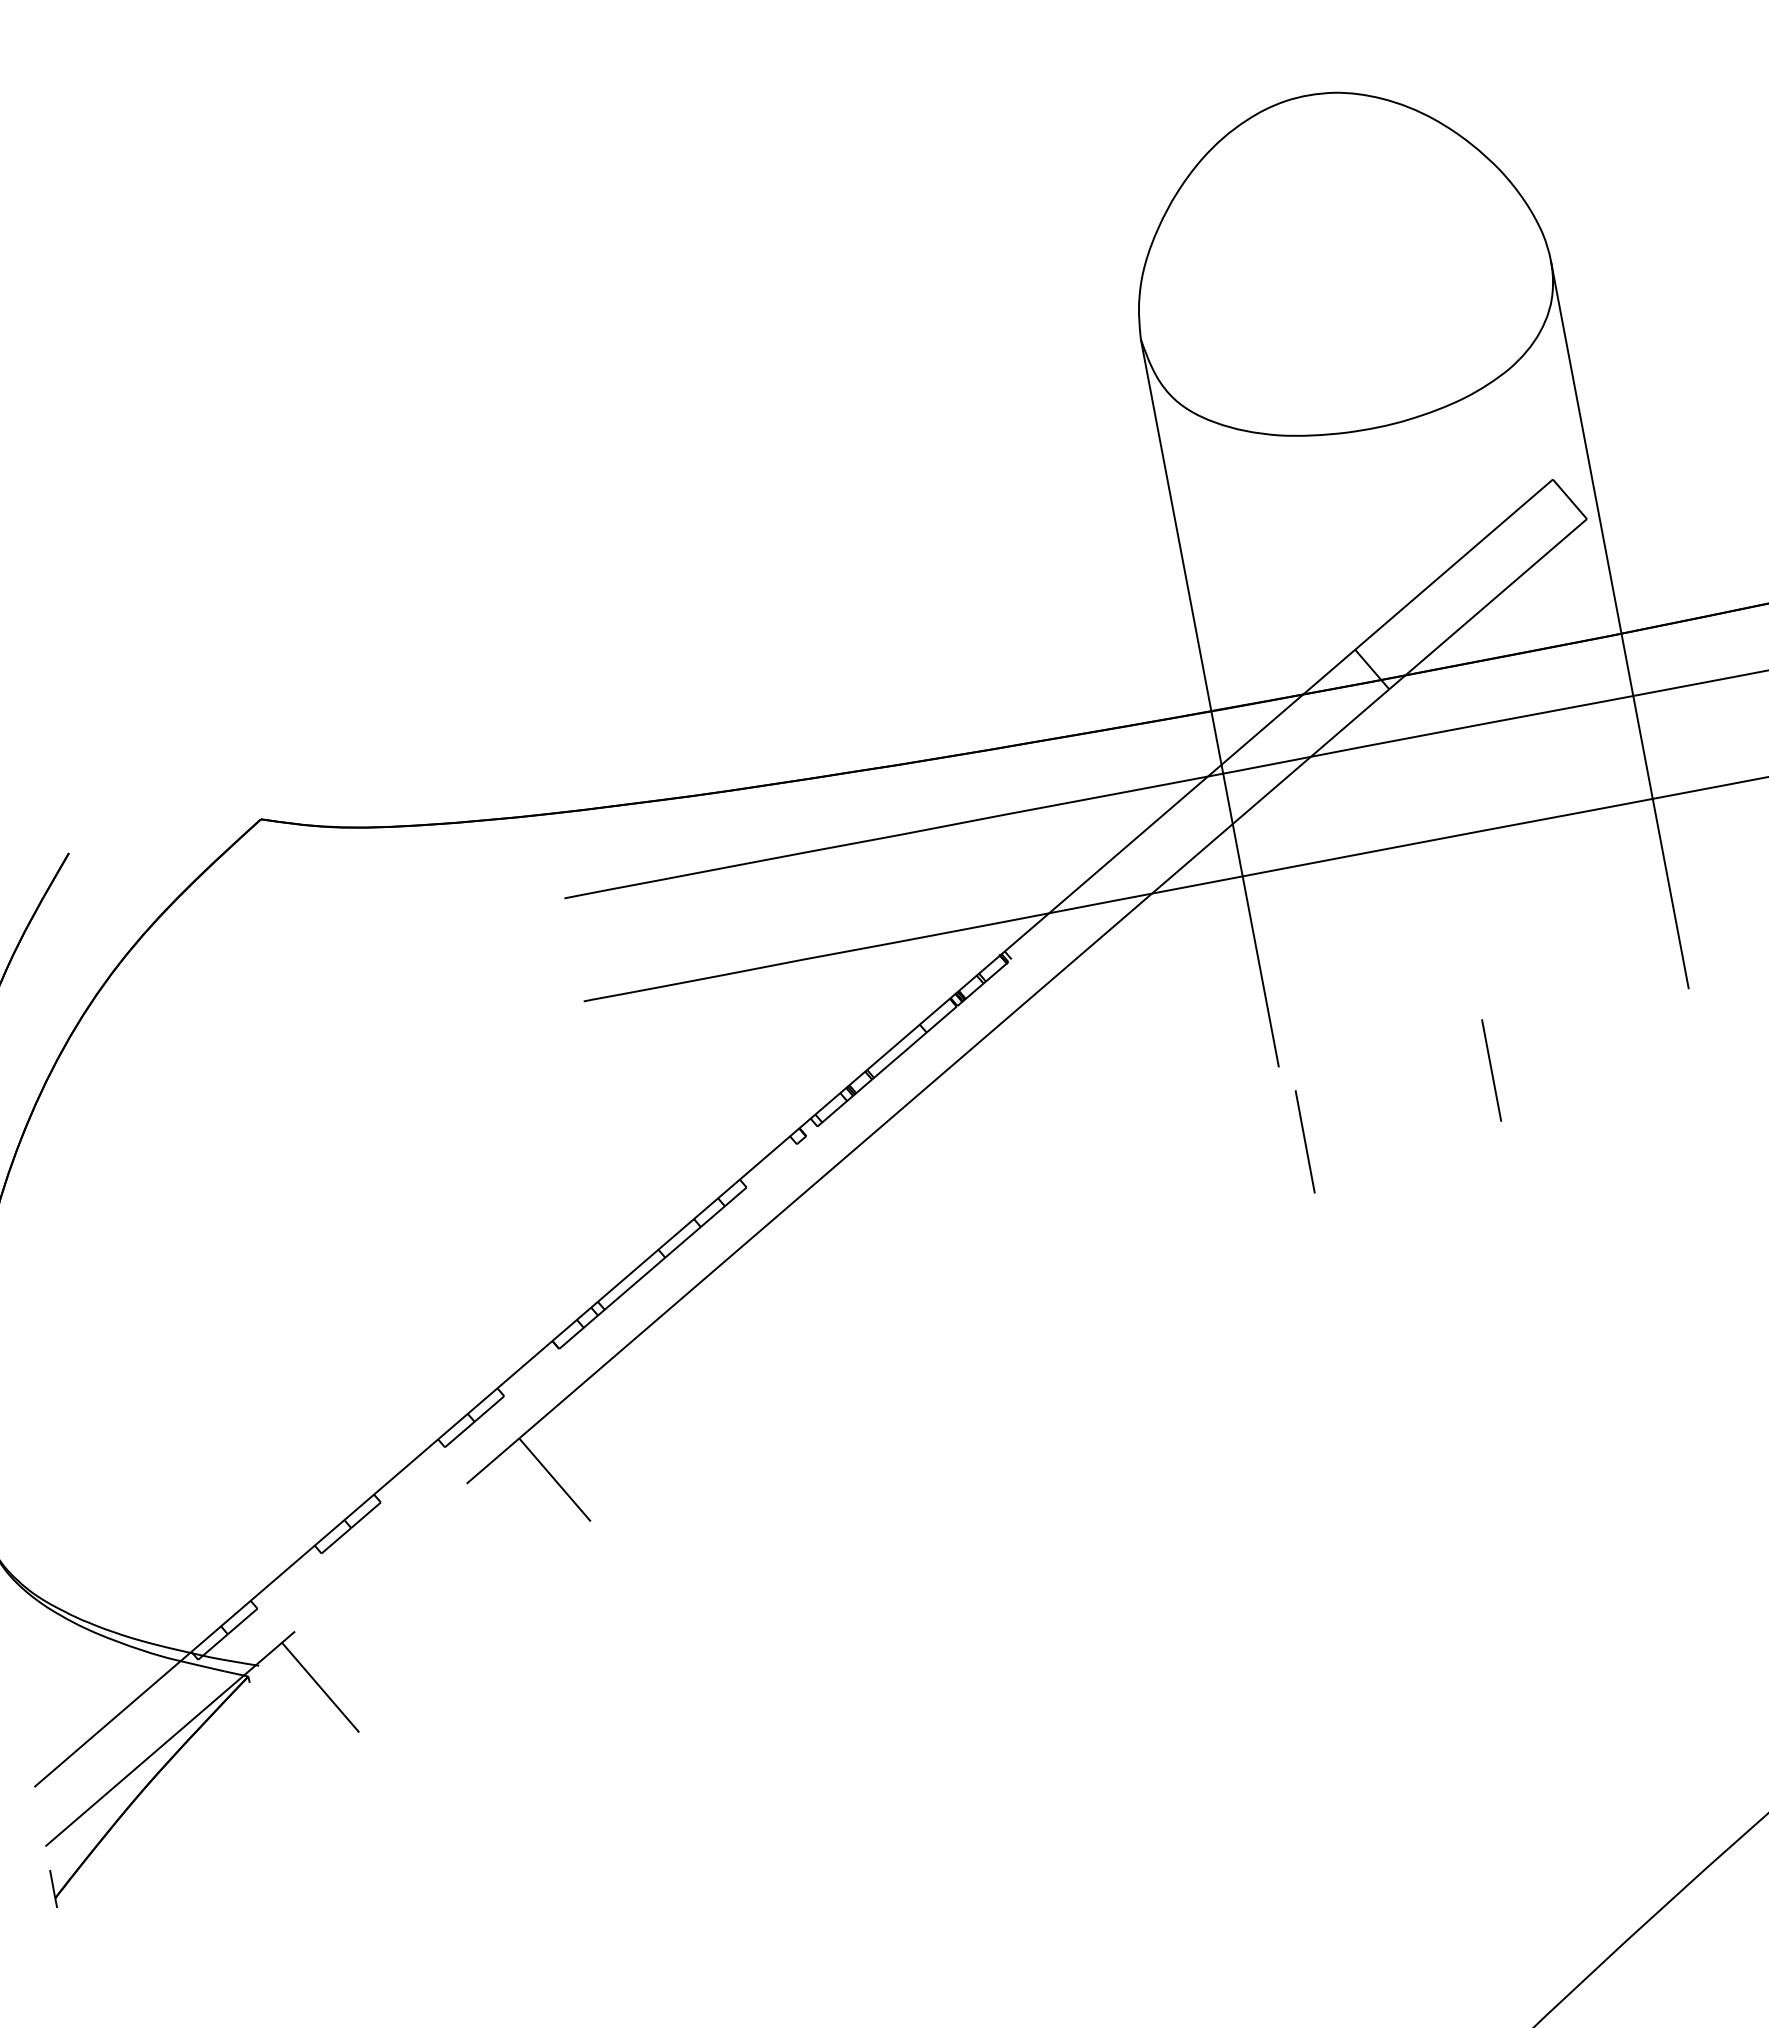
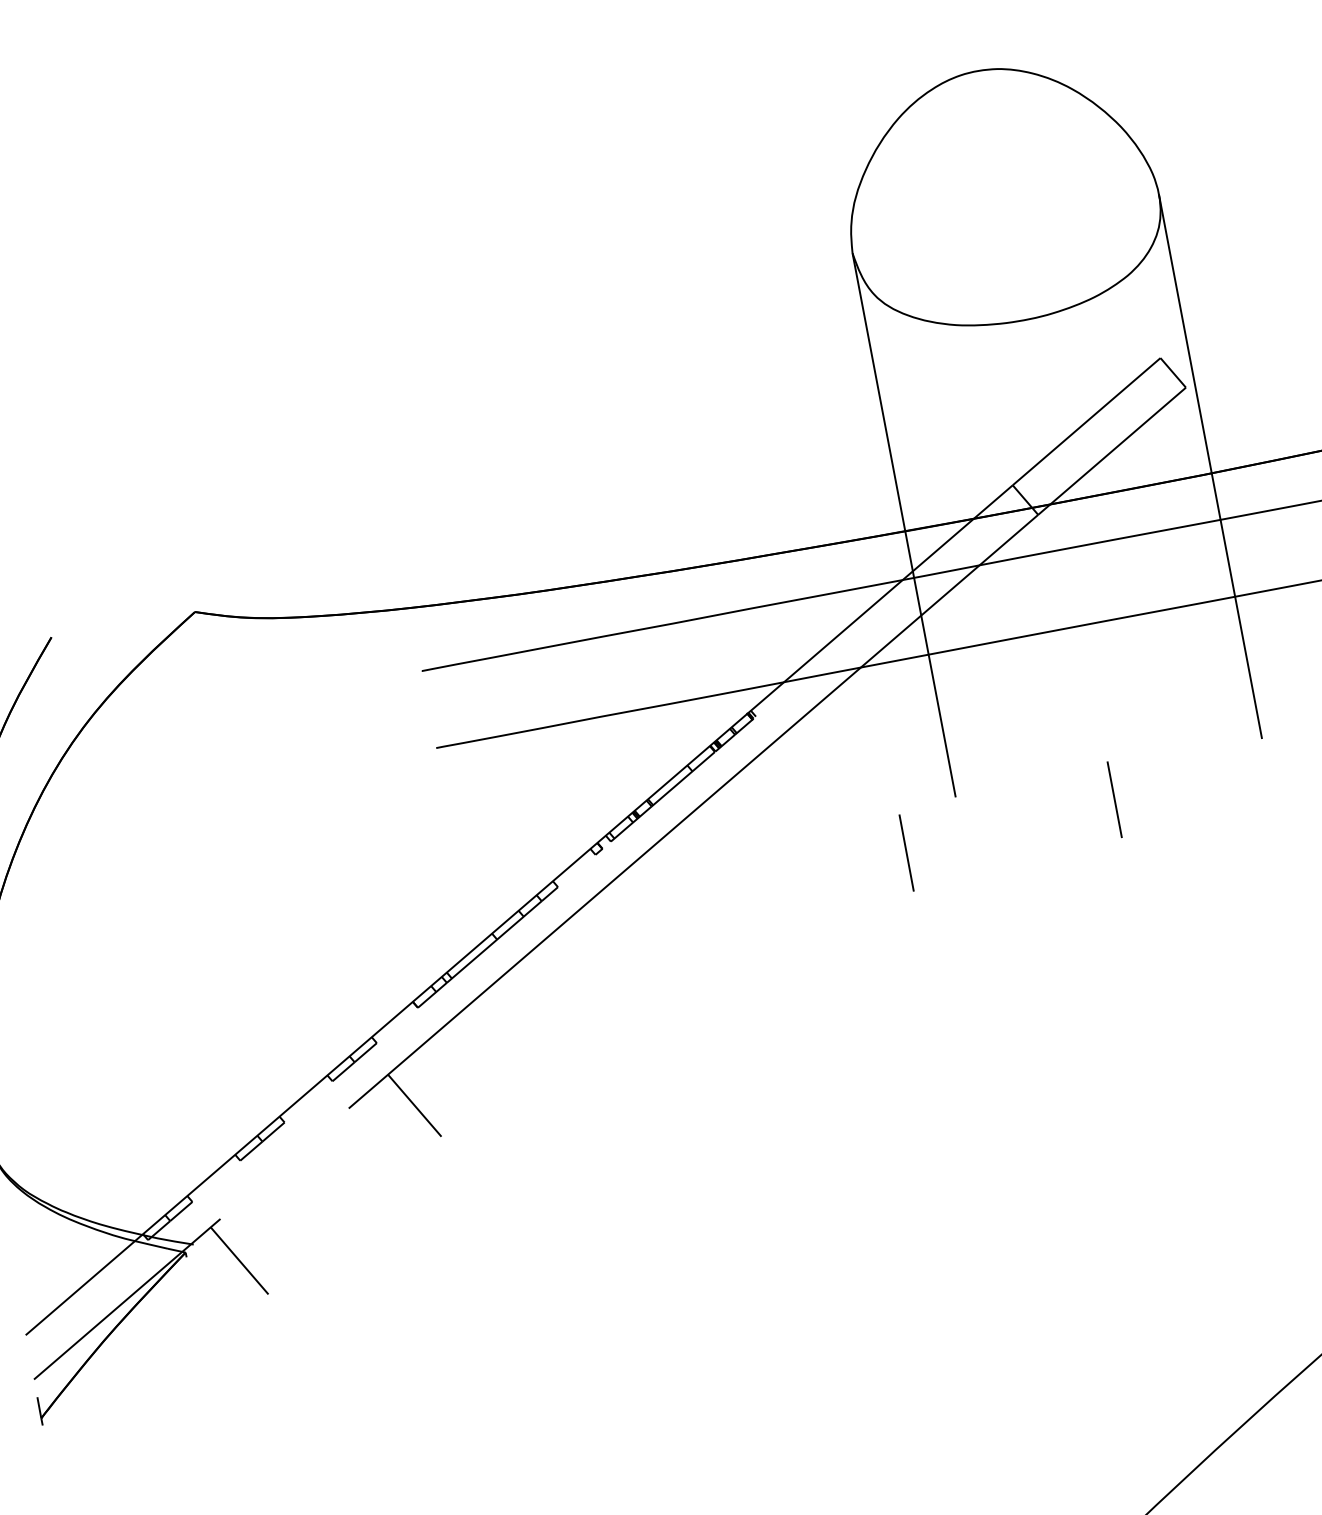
line: (1304, 1141) -> (906, 852), moved

